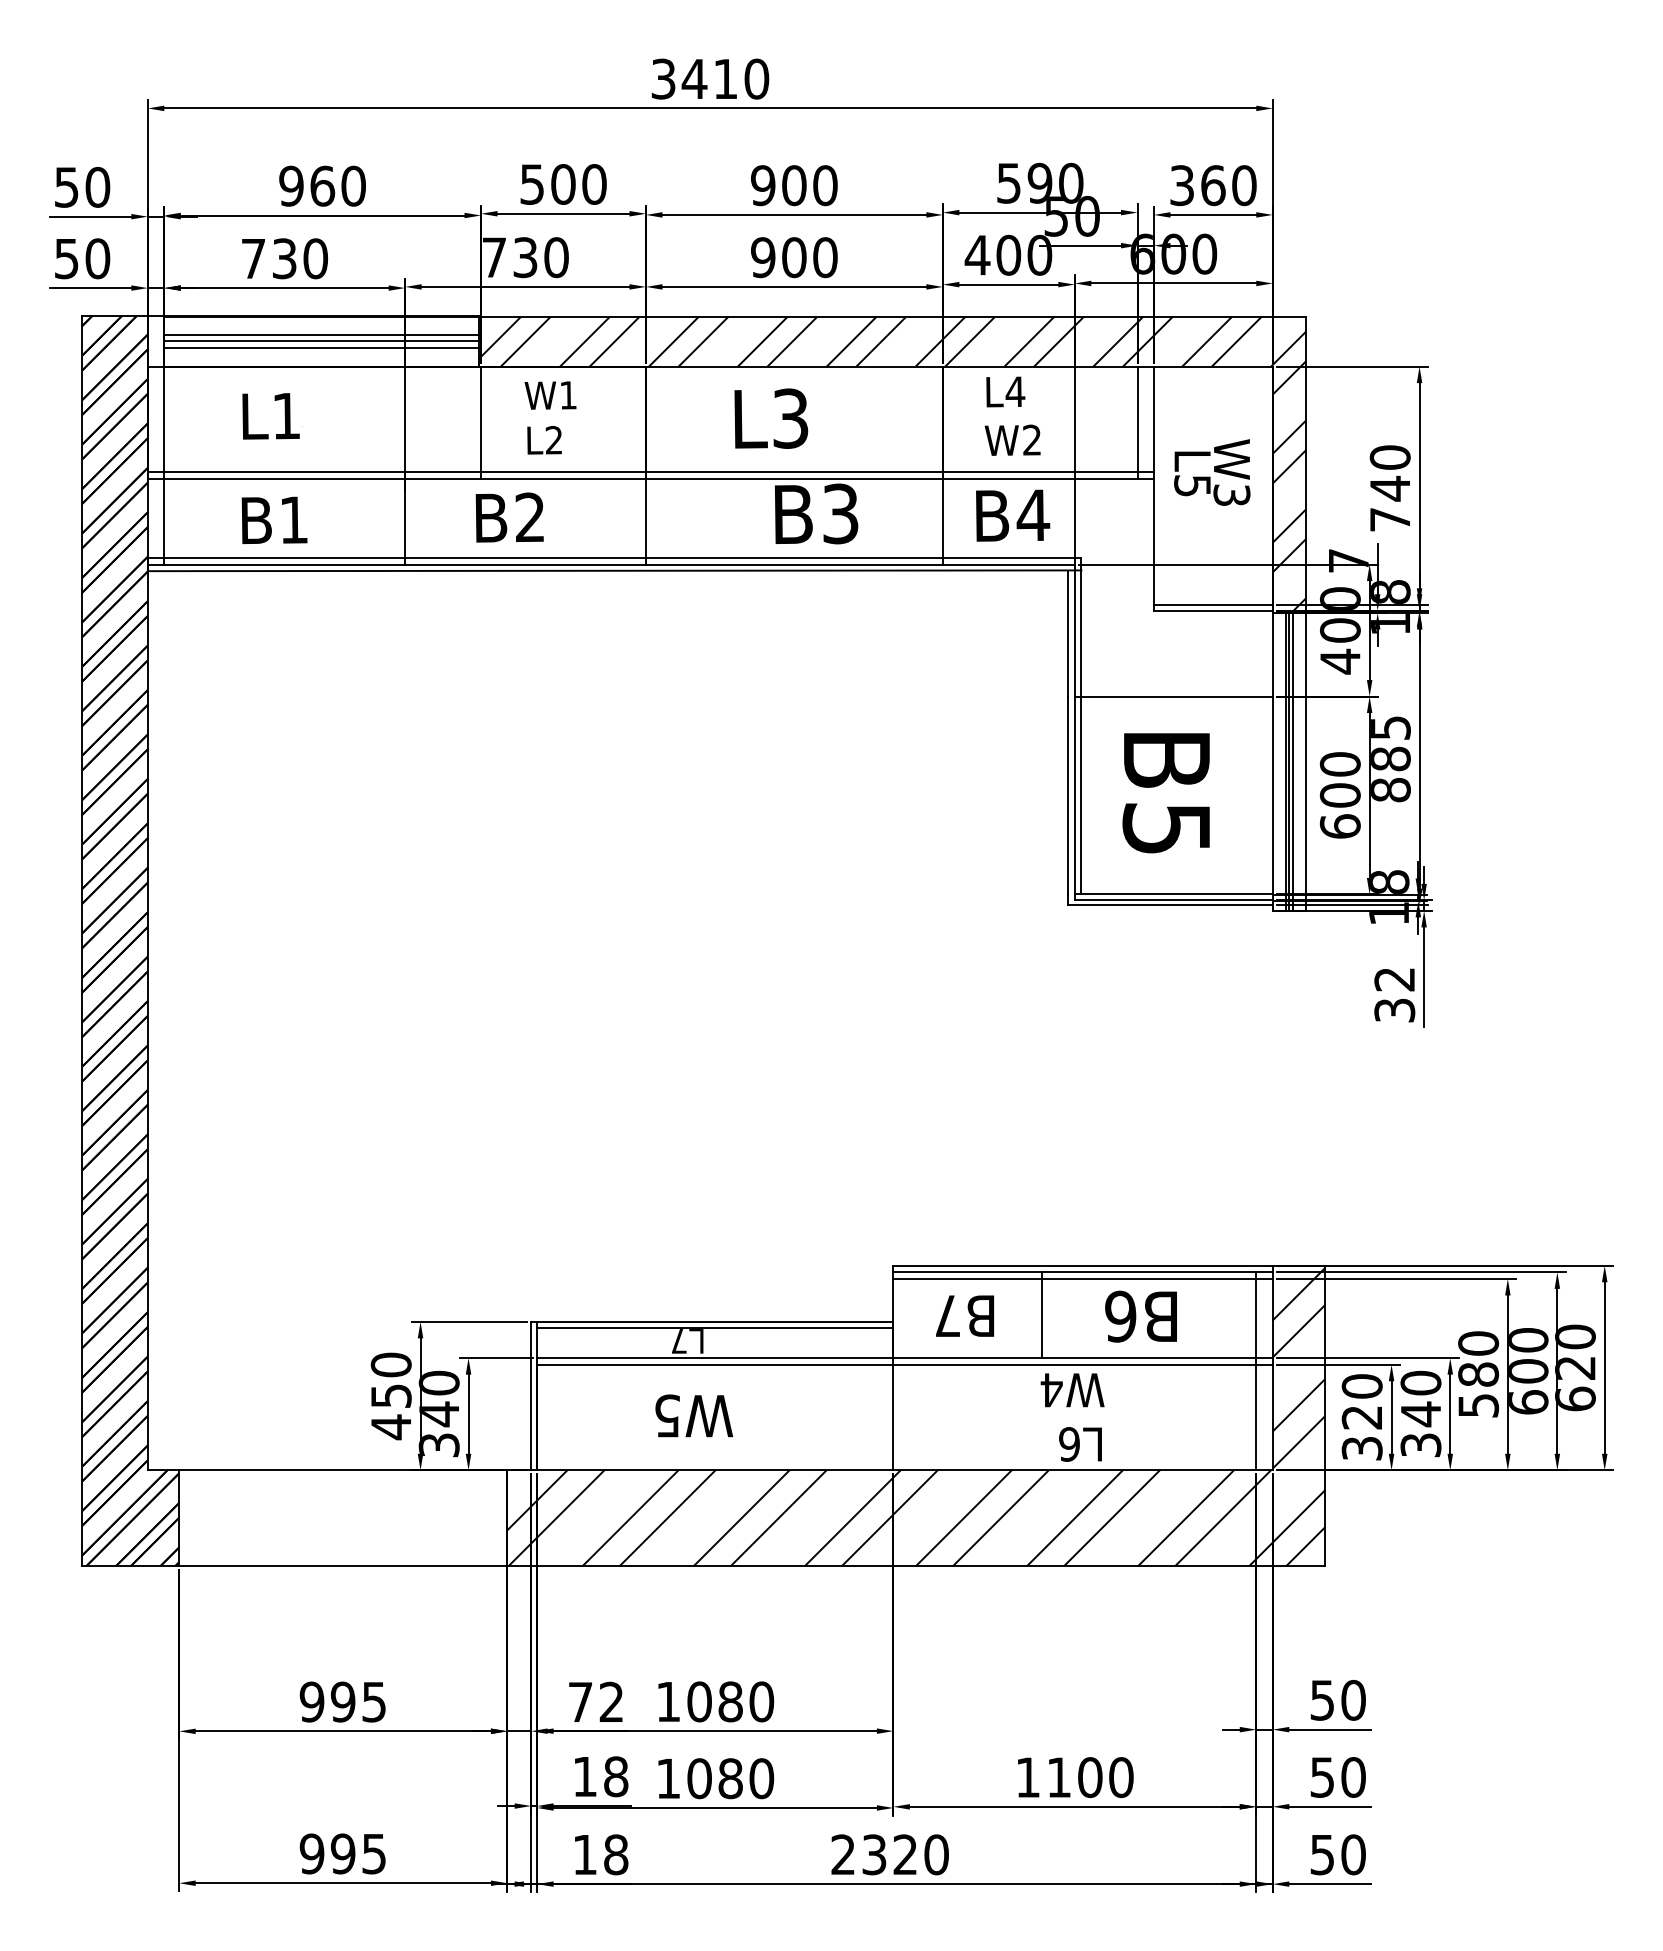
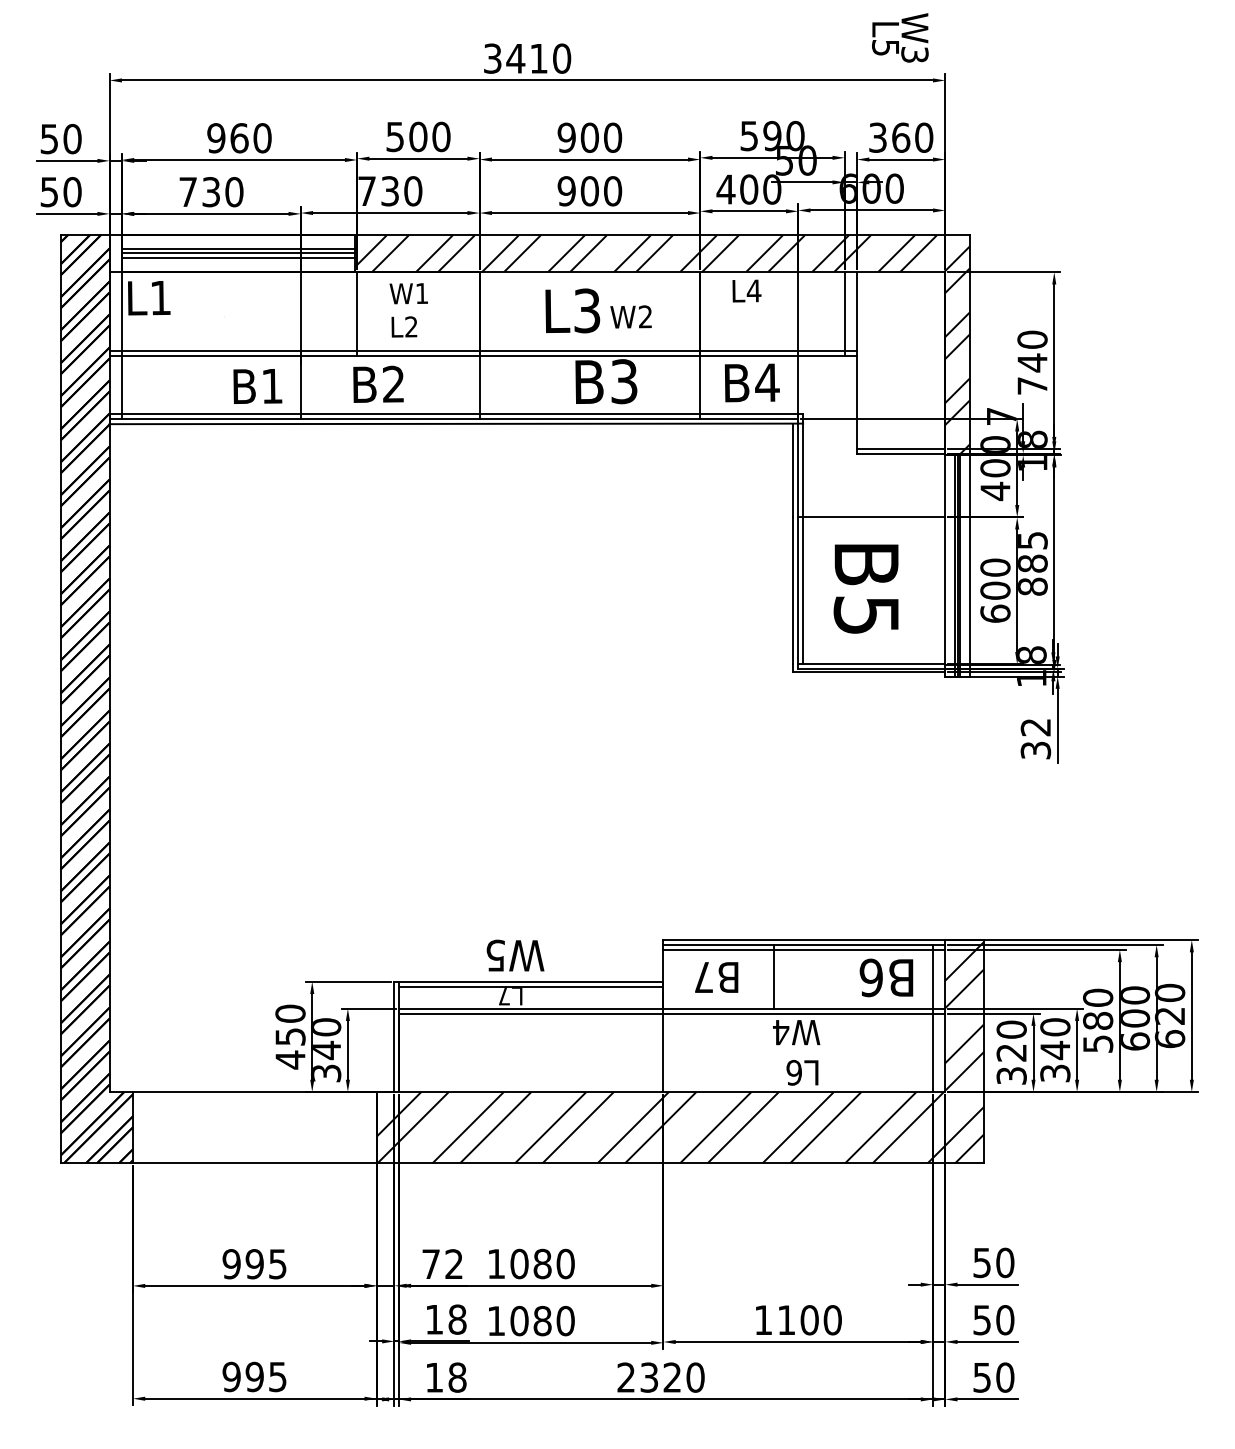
text: (271, 416) -> (149, 298), moved
text: (1011, 439) -> (630, 316), moved
text: (1212, 471) -> (900, 37), moved
text: (274, 520) -> (257, 386), moved
text: (1141, 1316) -> (886, 977), moved
text: (694, 1415) -> (515, 955), moved

